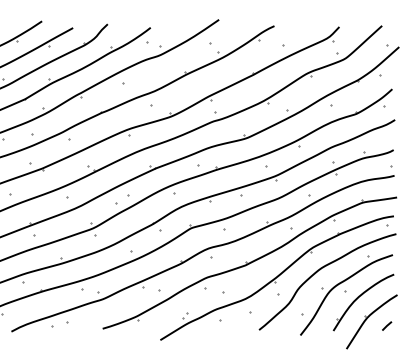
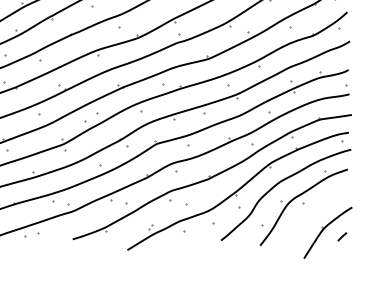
part: (359, 297) -> (316, 209), removed

